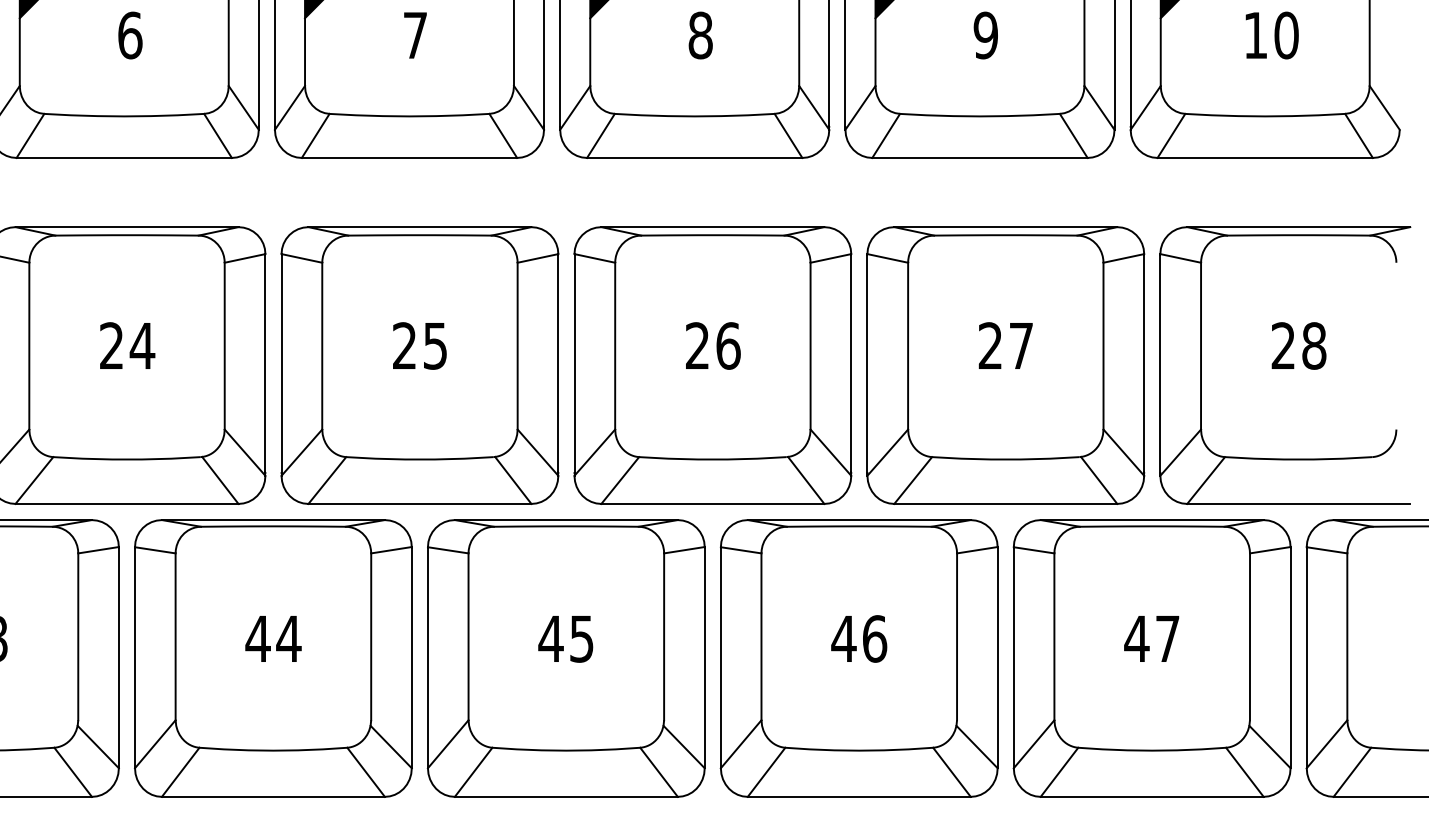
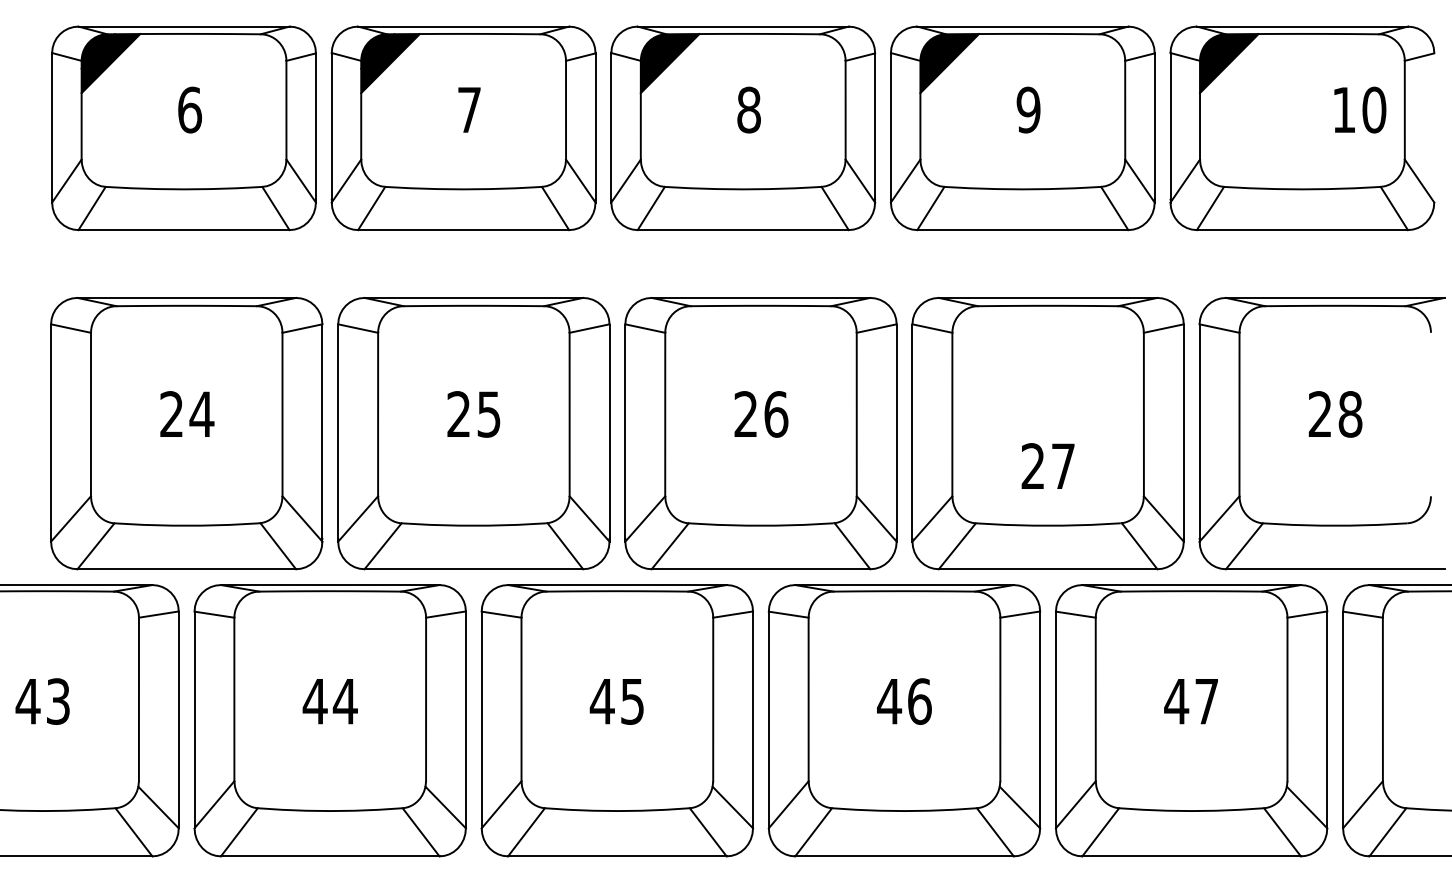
text: (1272, 34) -> (1360, 109), moved
text: (1005, 345) -> (1047, 465), moved

